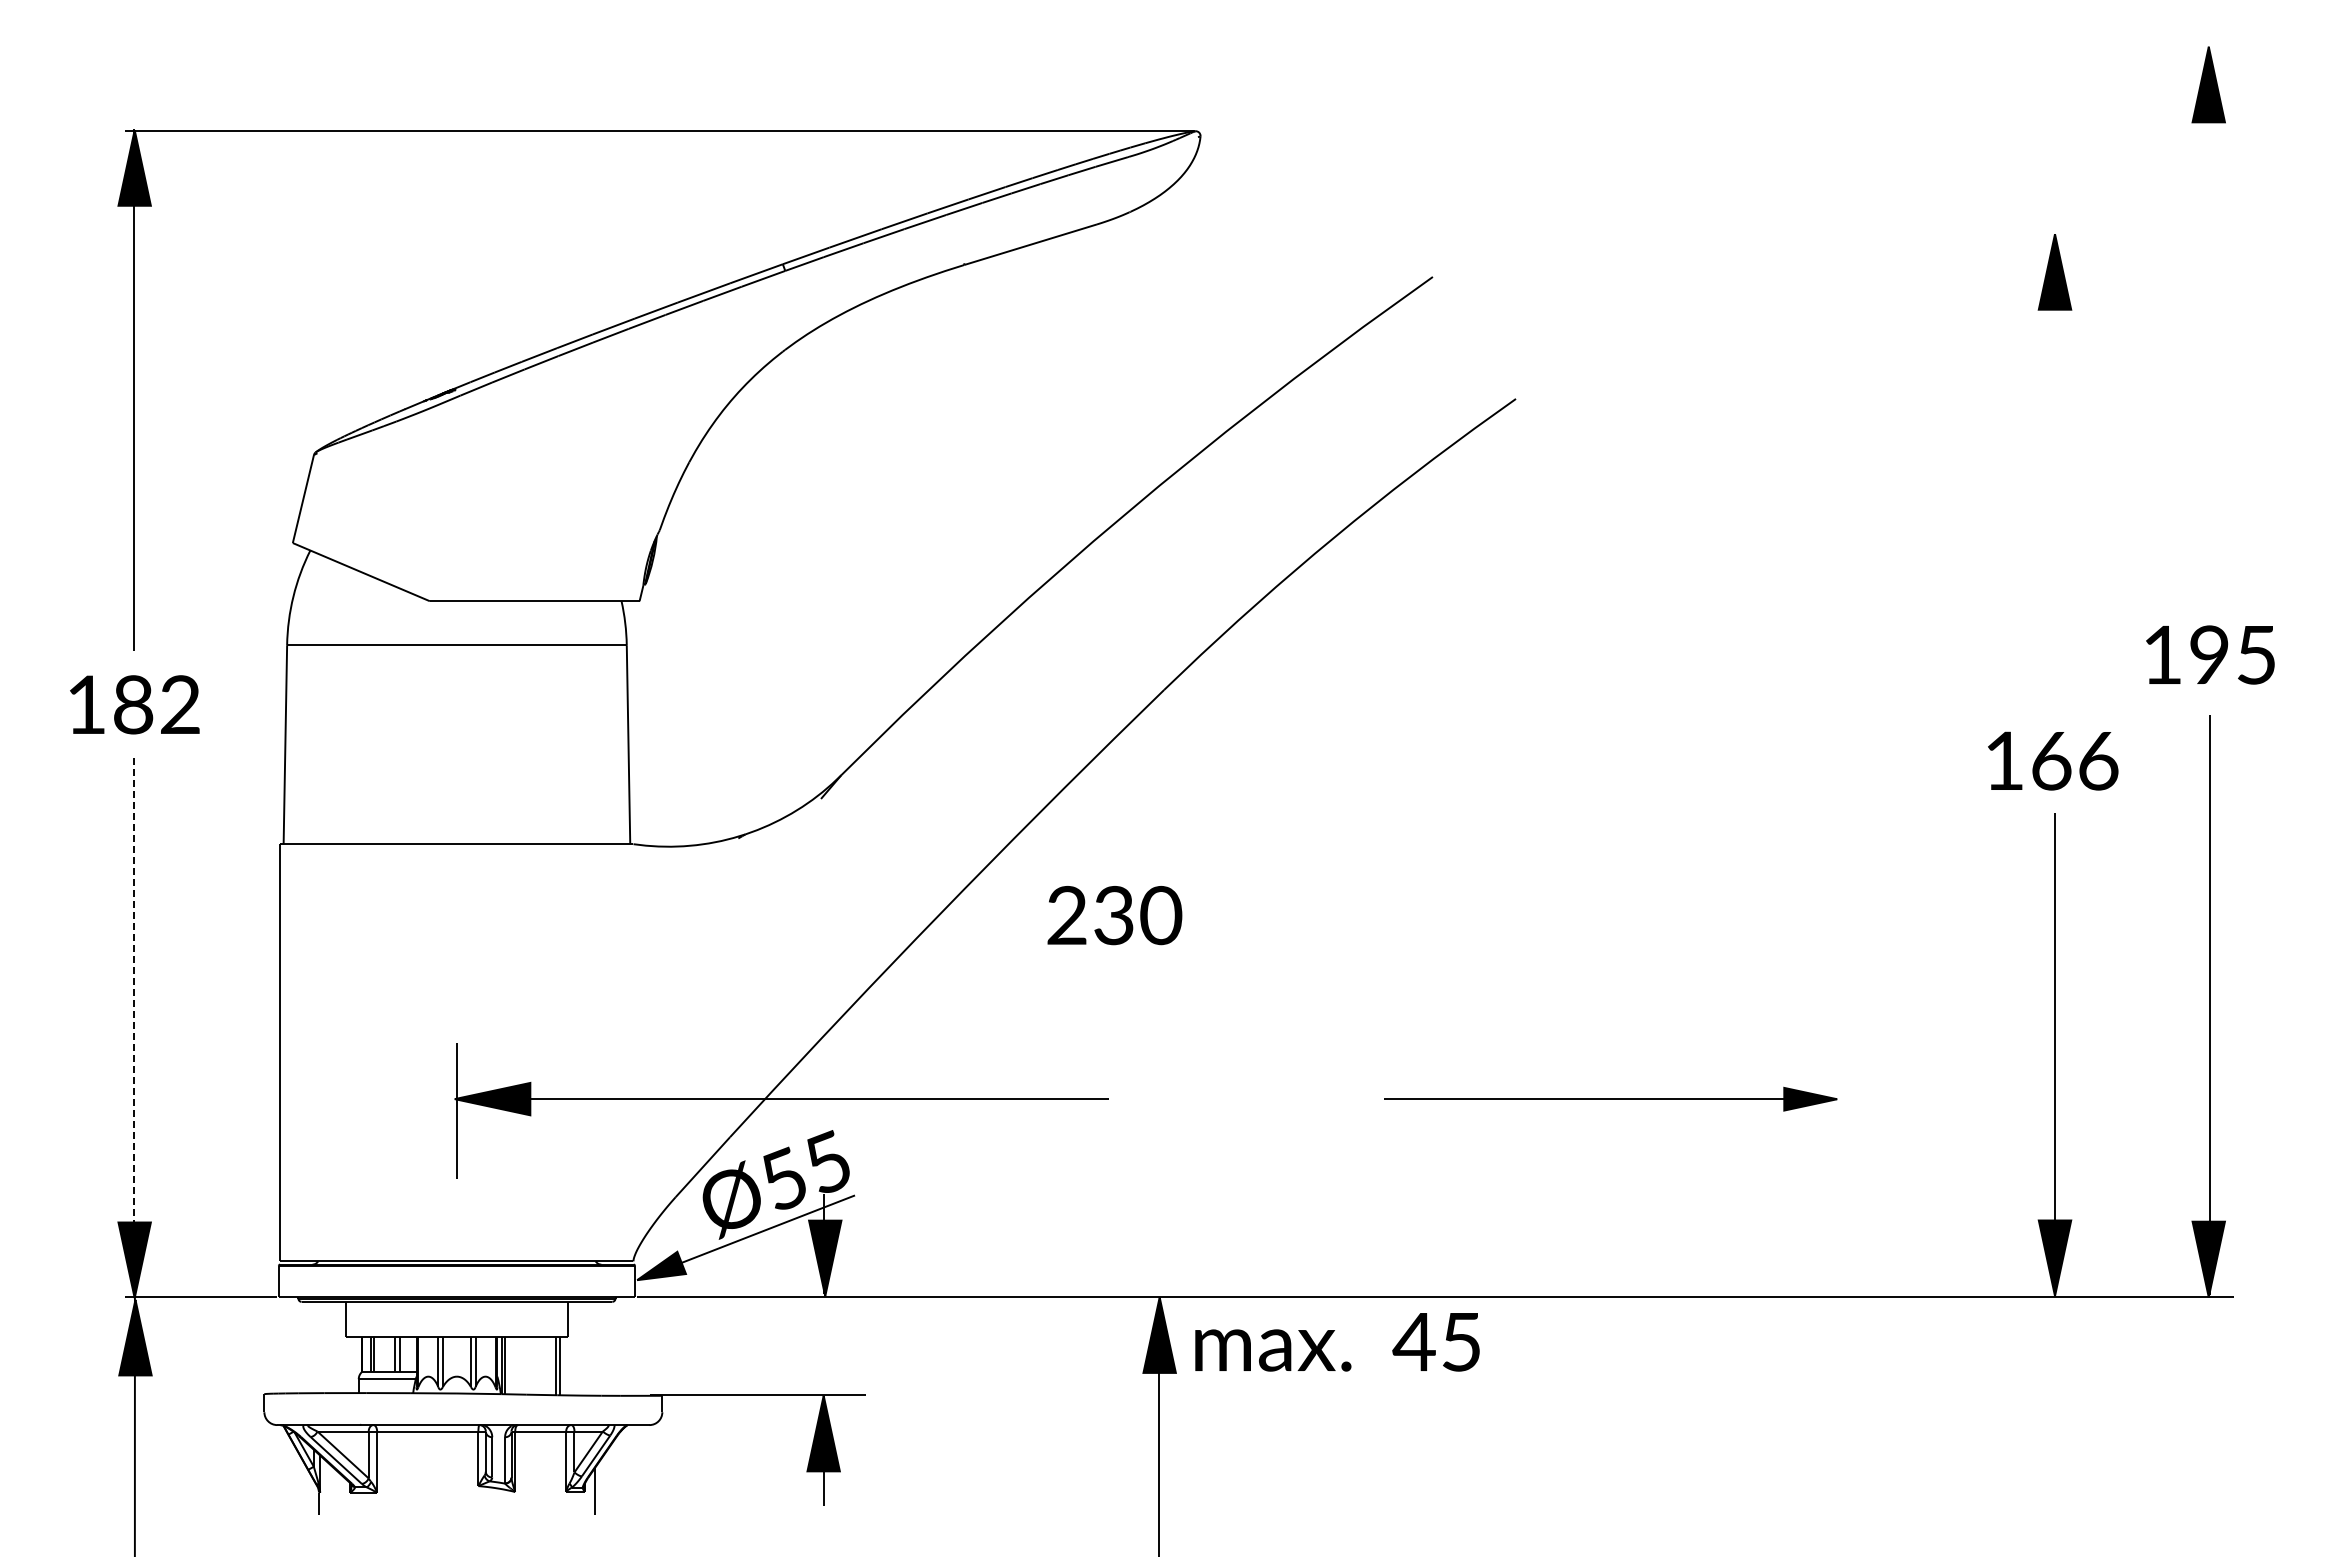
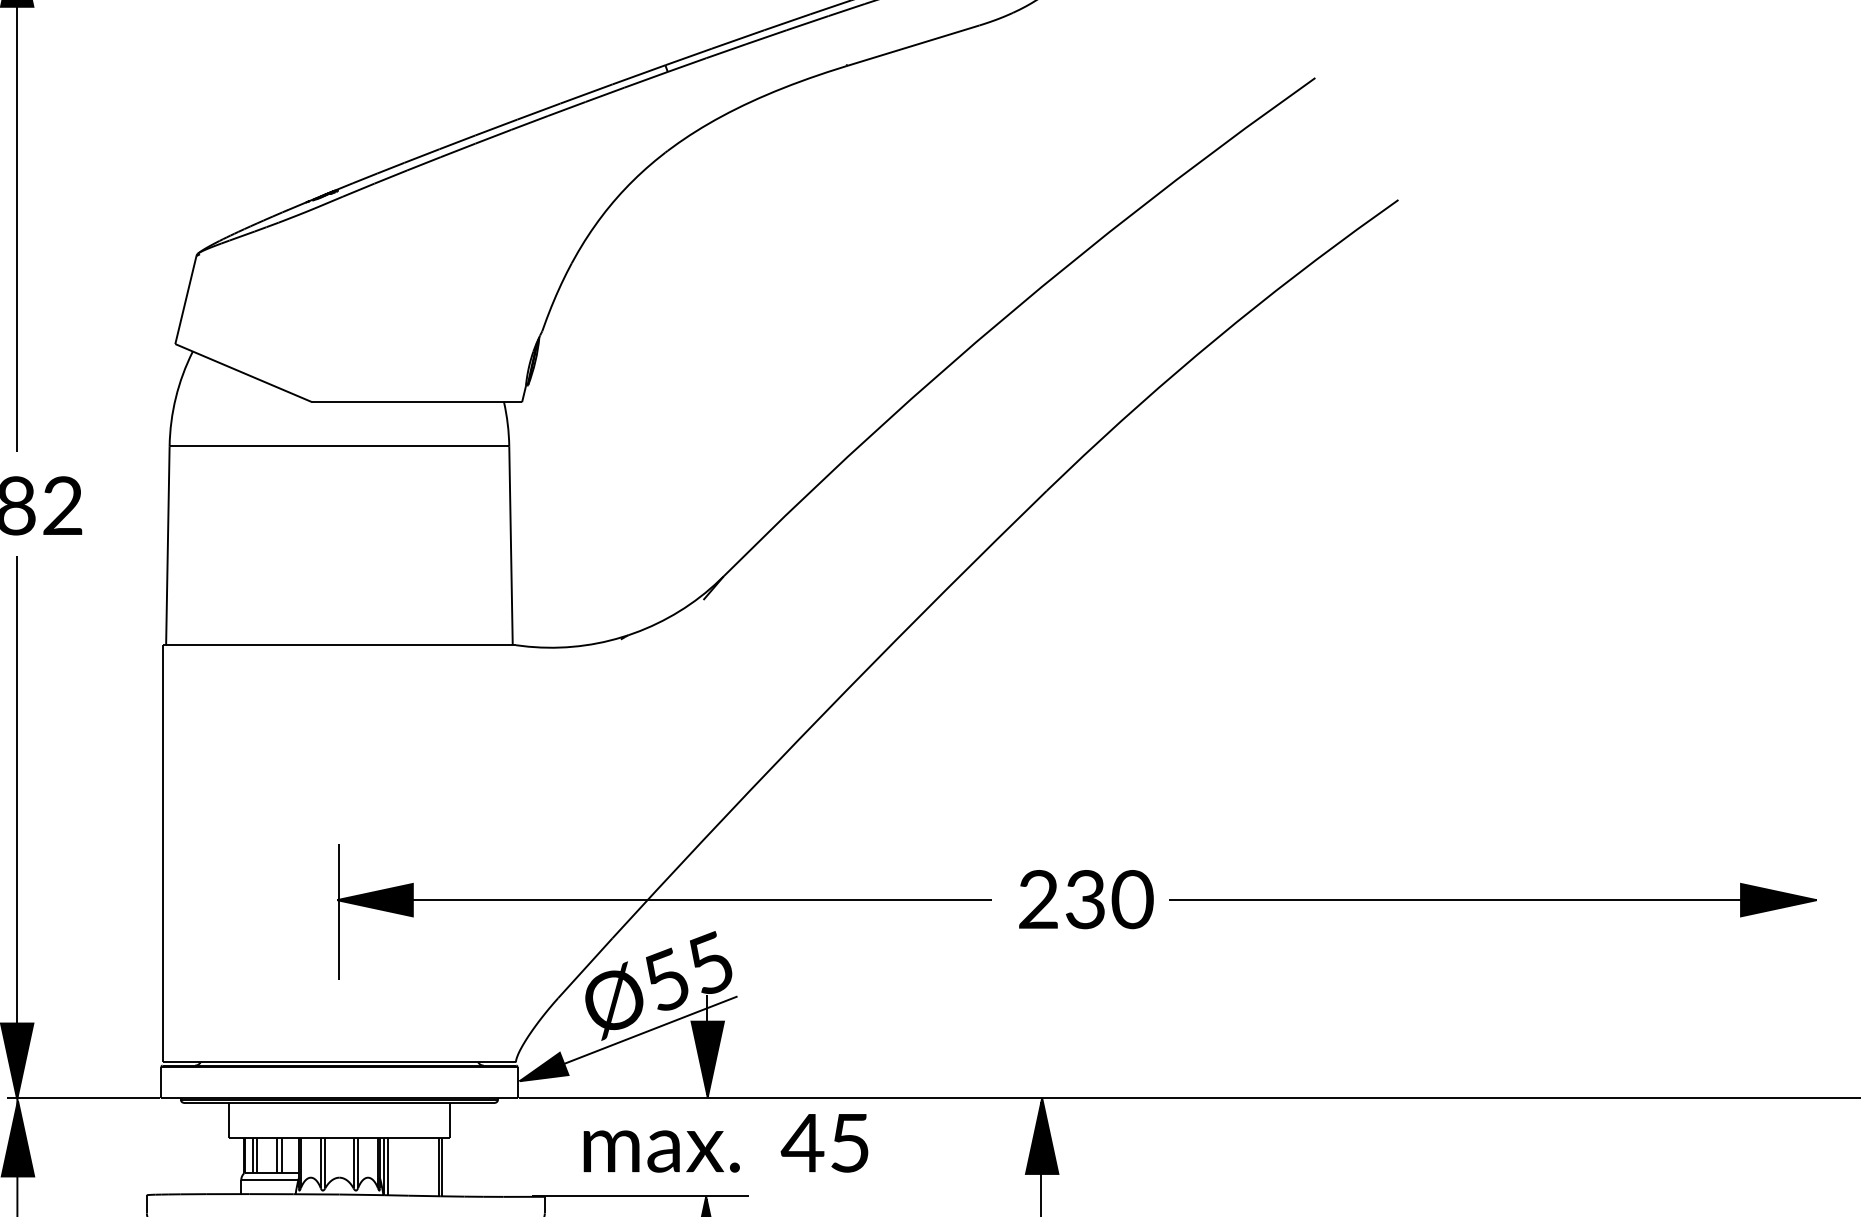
text: (1114, 915) -> (1085, 899), moved
line: (134, 1024) -> (16, 825), dashed -> solid
part: (1610, 1099) -> (1492, 900), size x1.43
text: (1337, 1342) -> (725, 1143), moved

